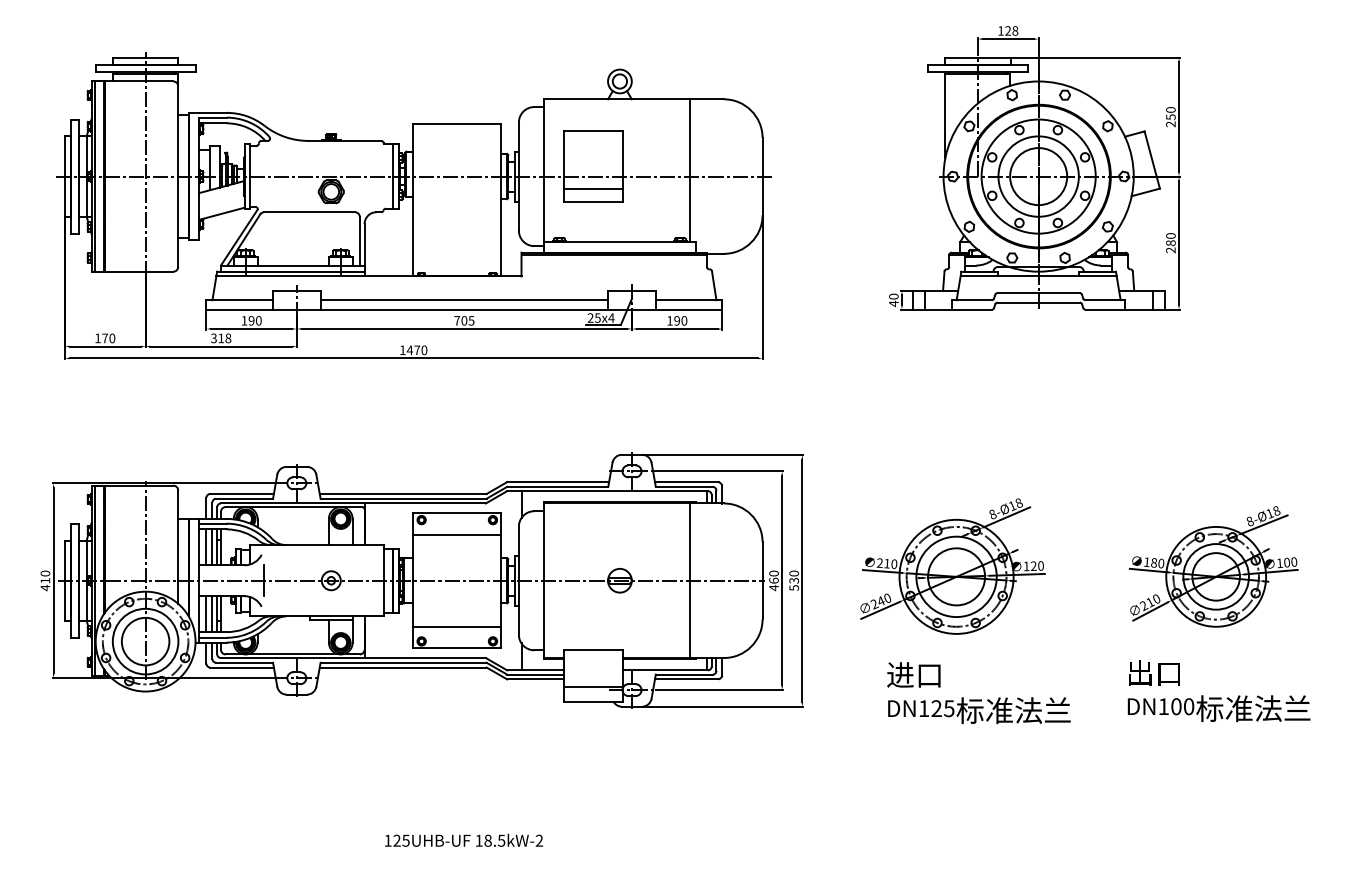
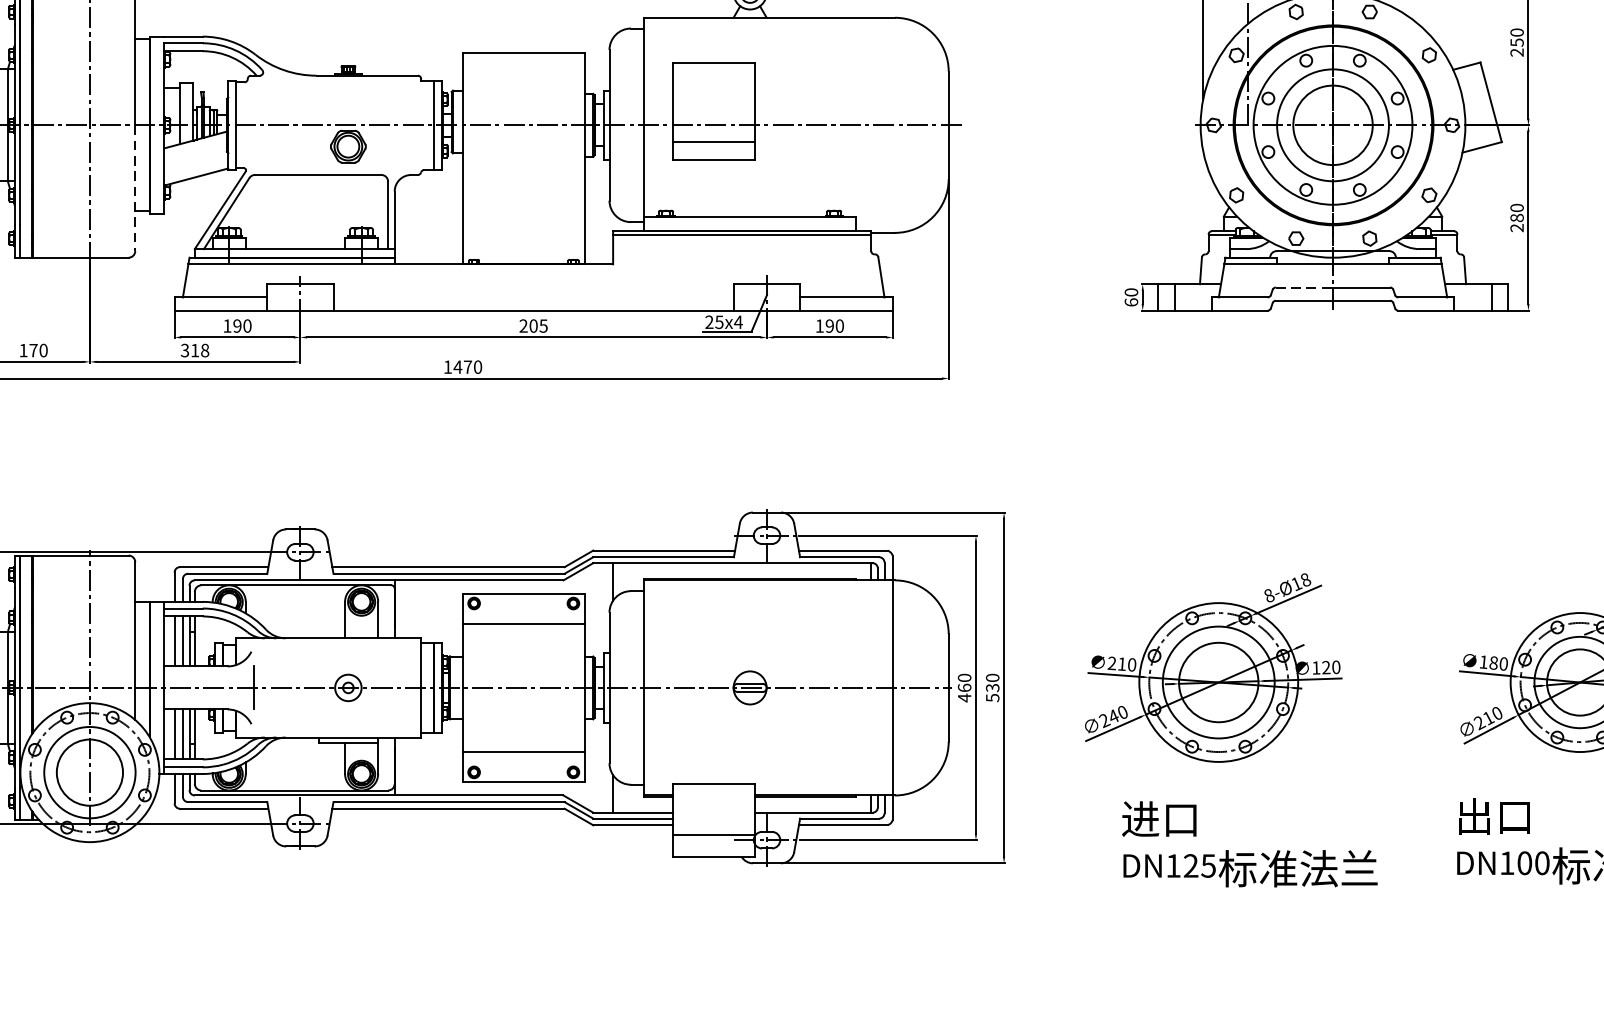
line: (689, 170) -> (846, 116), removed
line: (178, 222) -> (135, 189), solid -> dashed
line: (1018, 293) -> (1304, 288), solid -> dashed
line: (464, 300) -> (533, 297), removed
text: (893, 303) -> (1130, 301), 40 -> 60
text: (457, 320) -> (524, 325), 705 -> 205
line: (689, 580) -> (892, 687), moved

